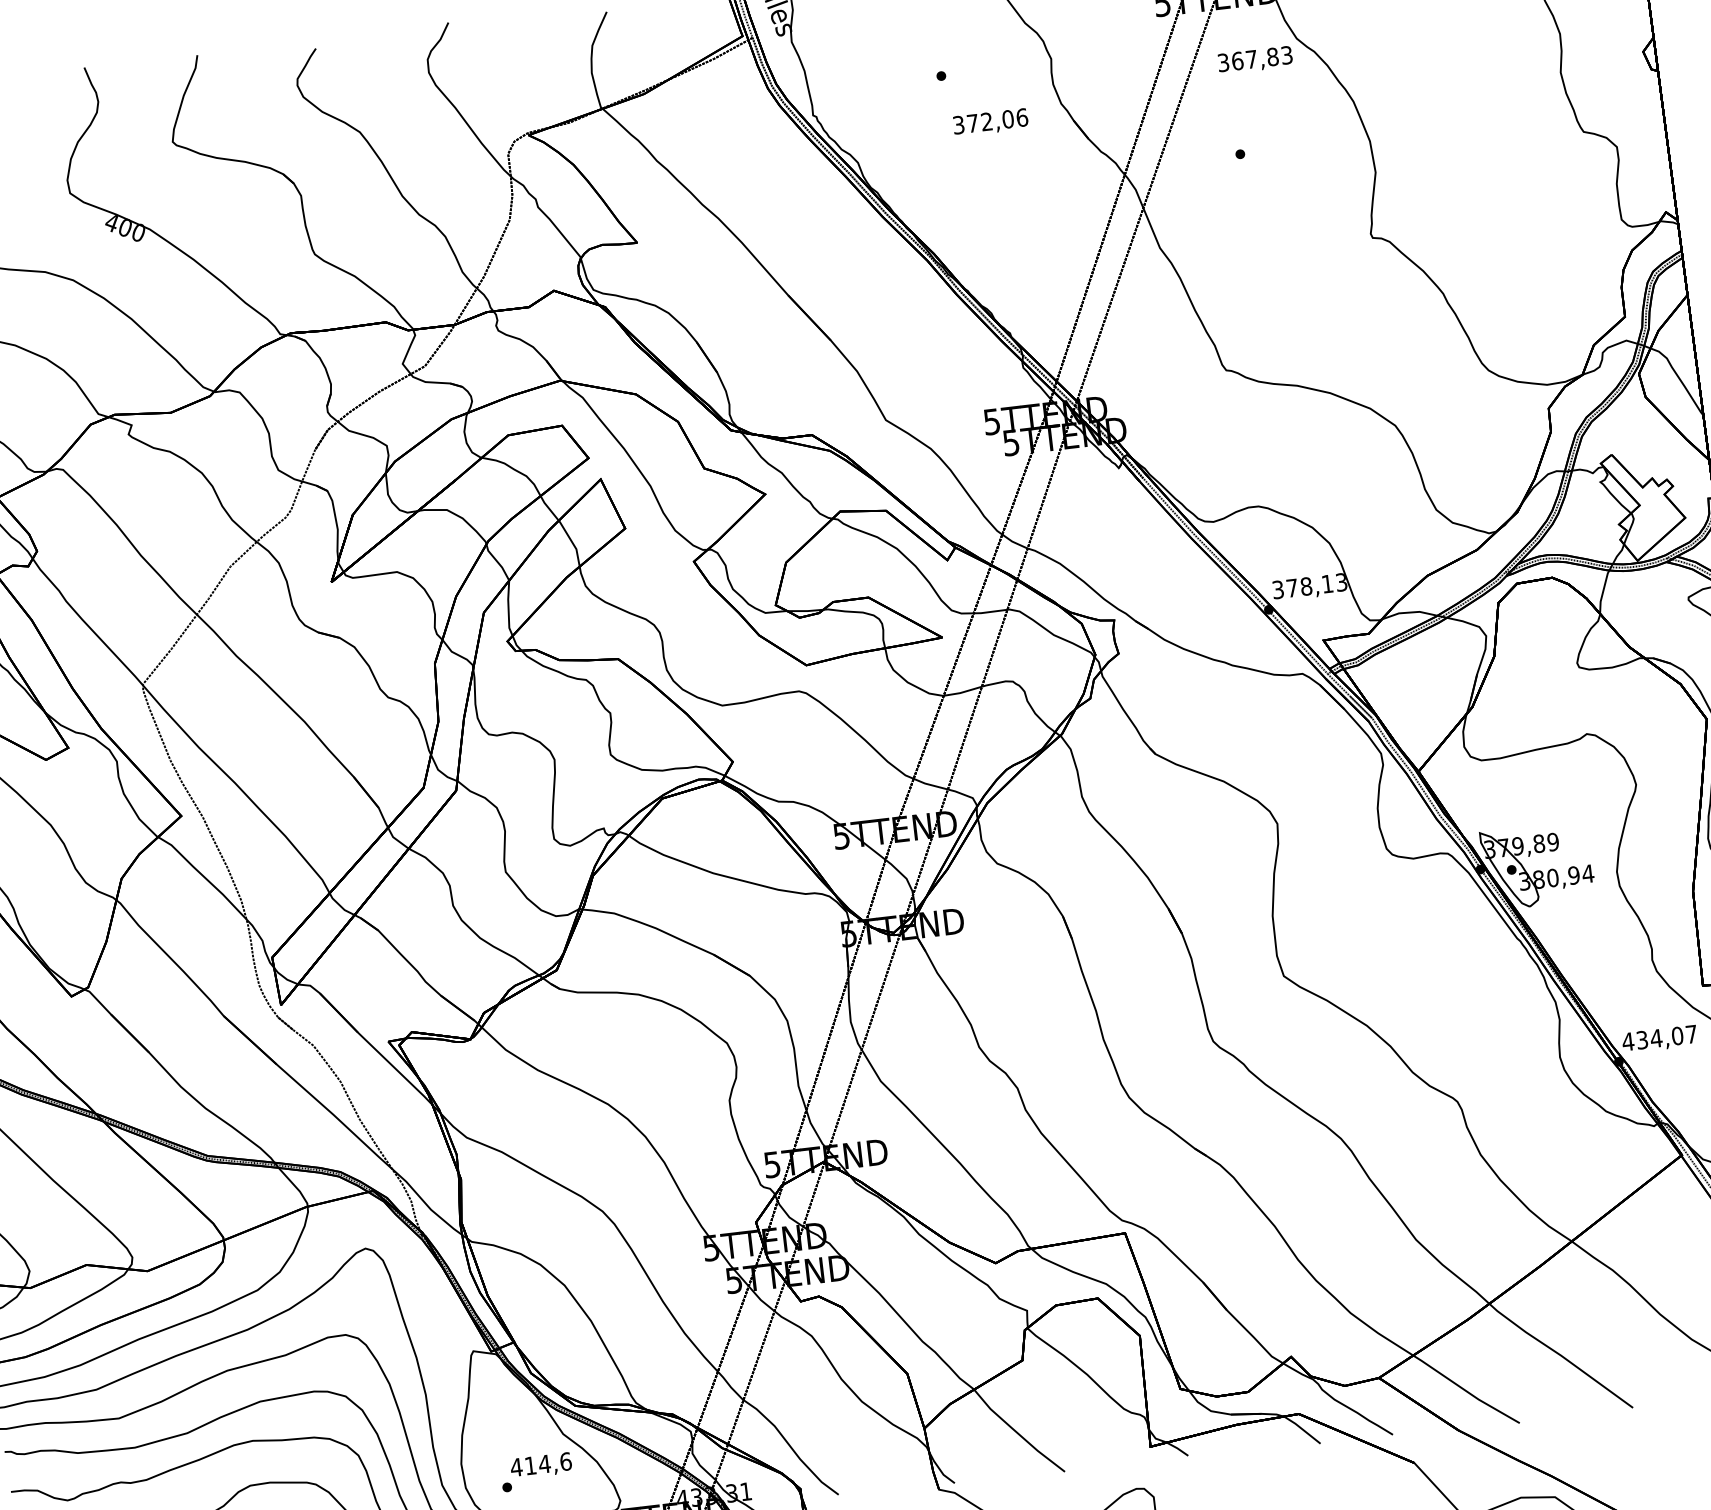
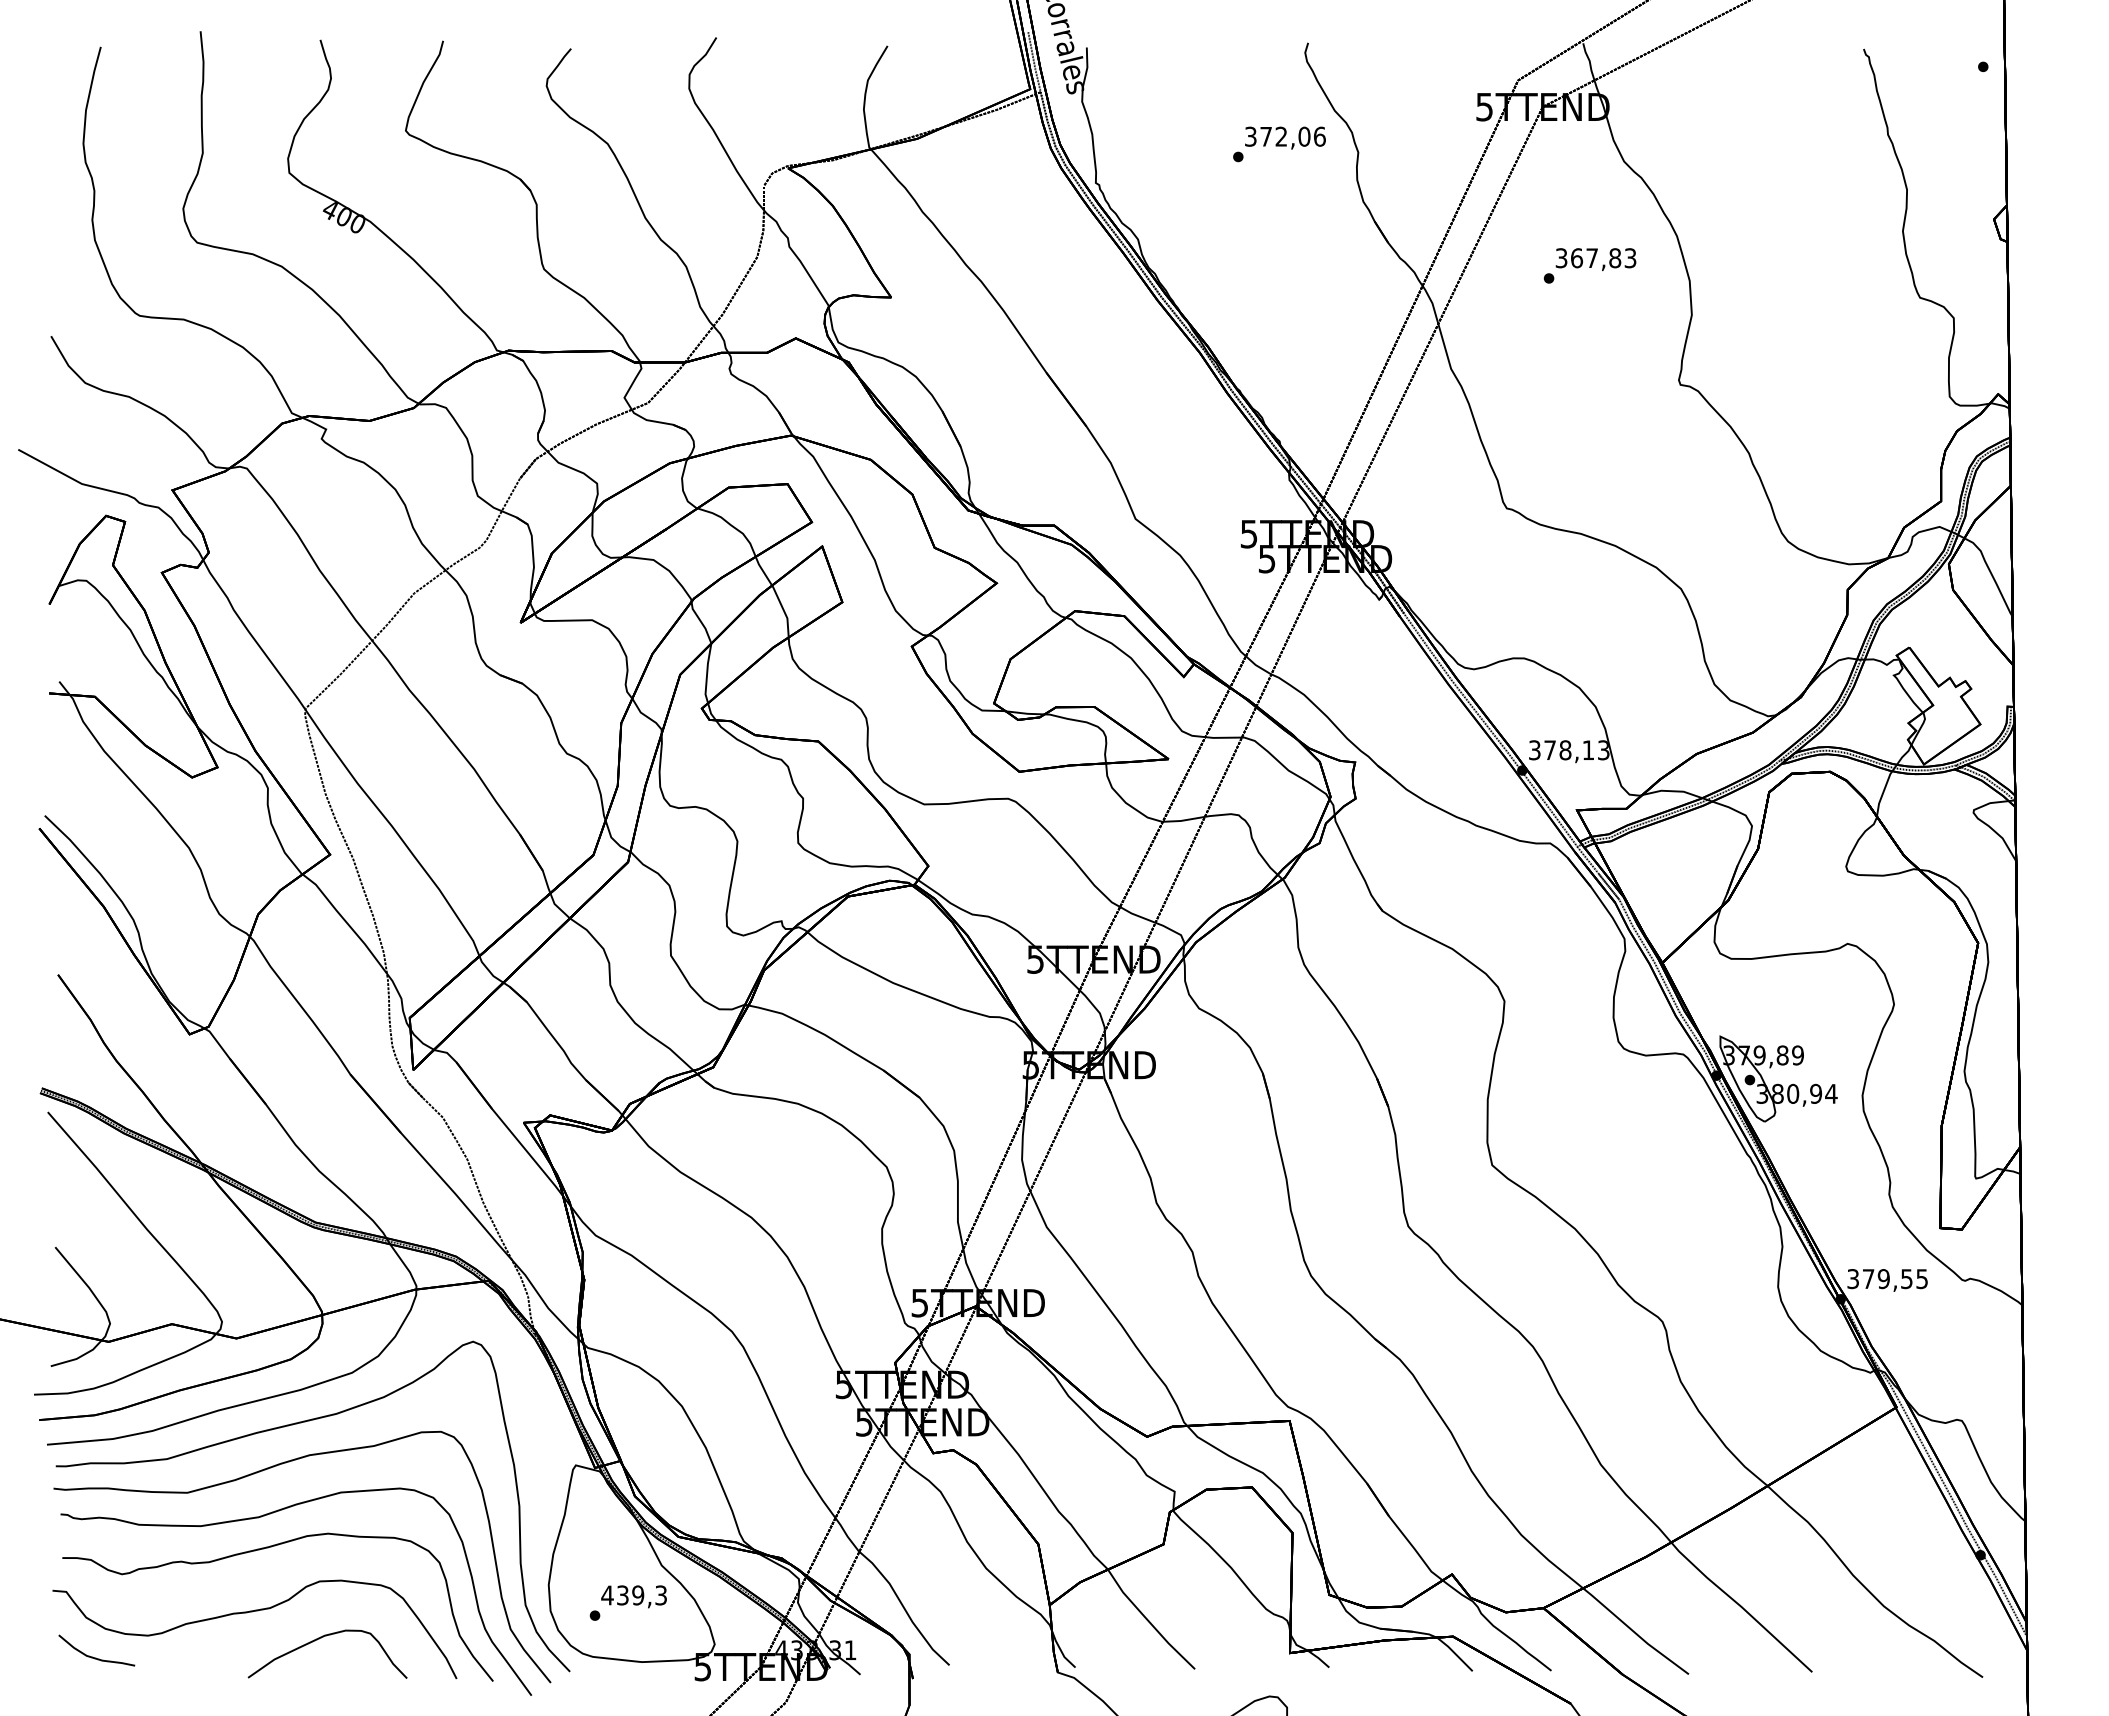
text: (1254, 60) -> (1595, 259), moved
text: (990, 122) -> (1285, 137), moved
text: (1658, 1038) -> (1886, 1279), 434,07 -> 379,55
text: (548, 1463) -> (642, 1595), 414,6 -> 439,3

